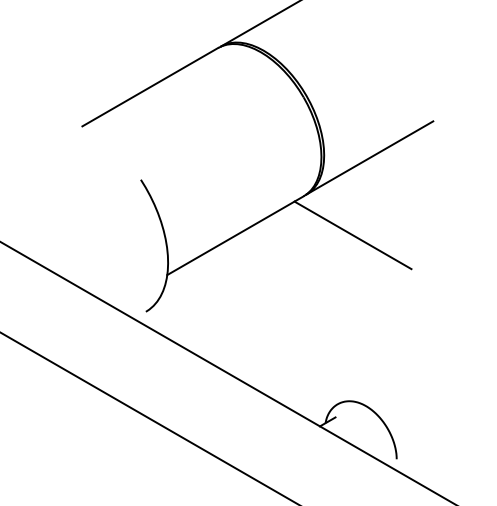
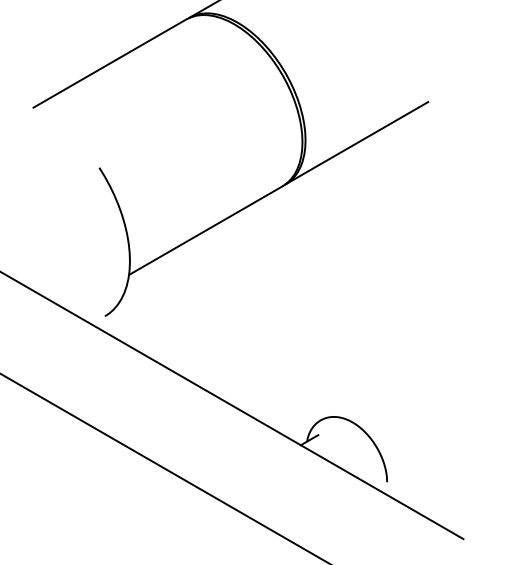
line: (352, 235) -> (337, 230), removed

